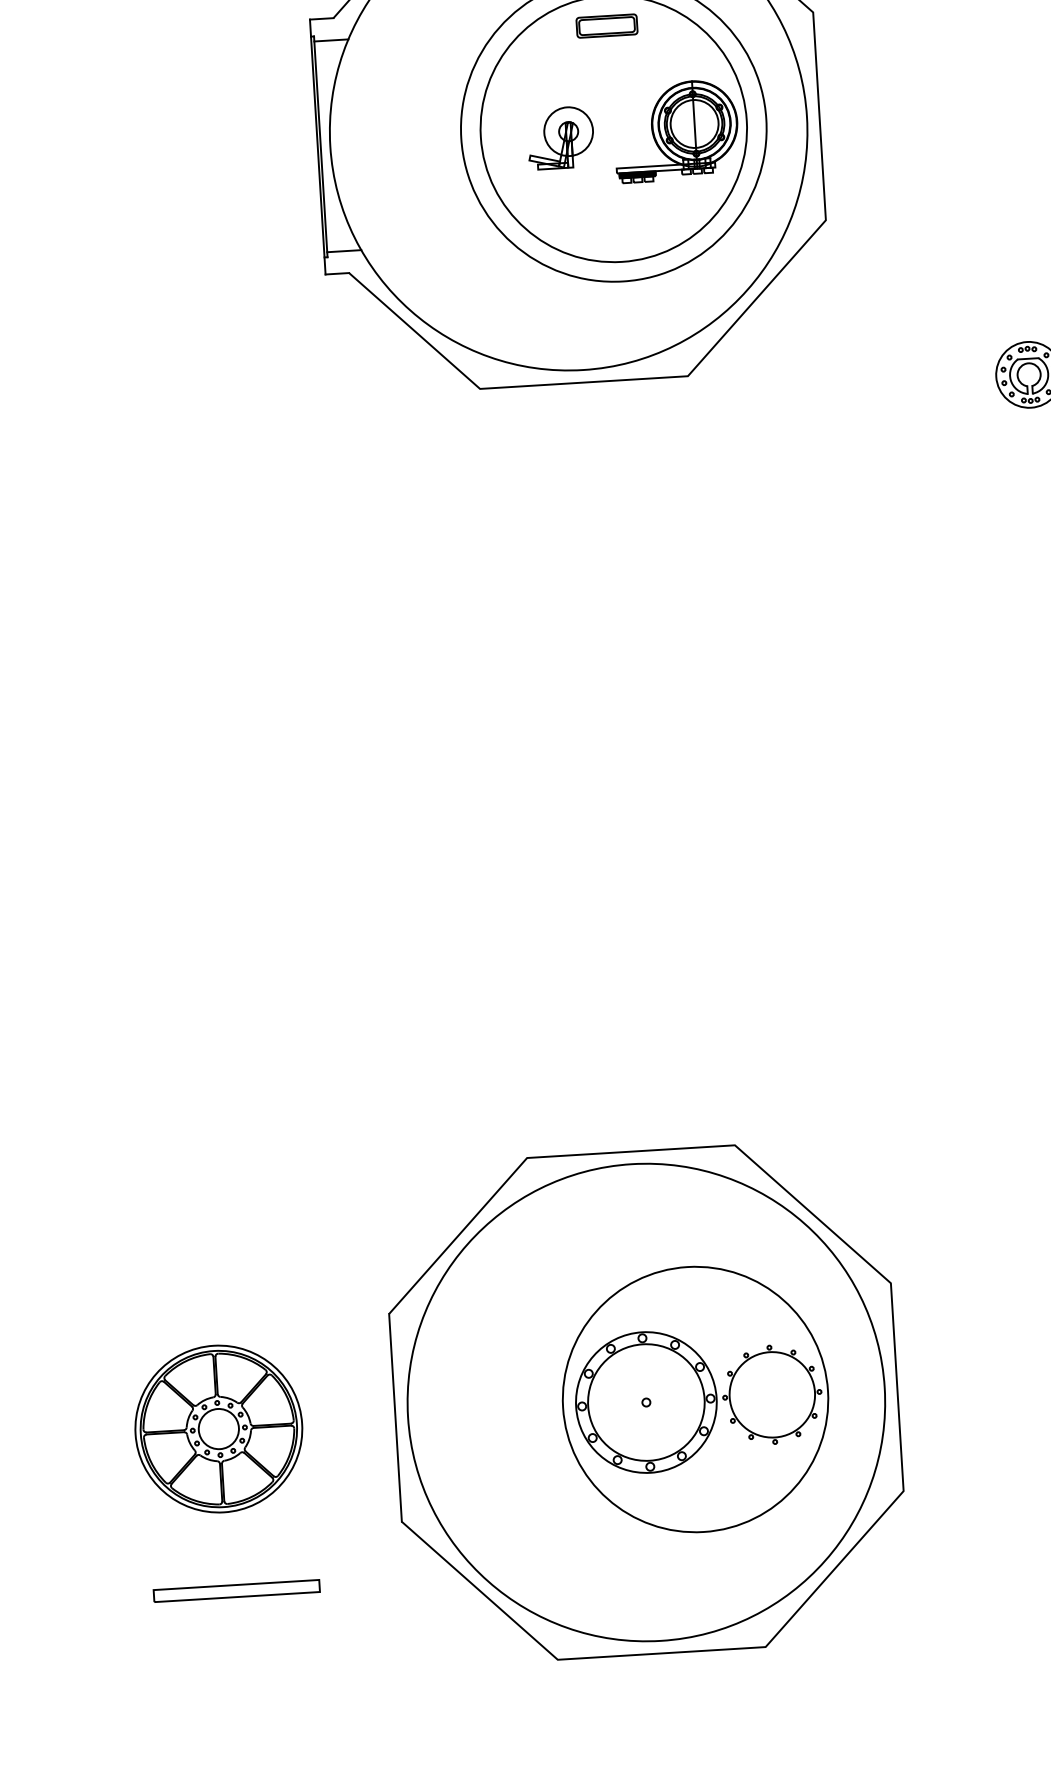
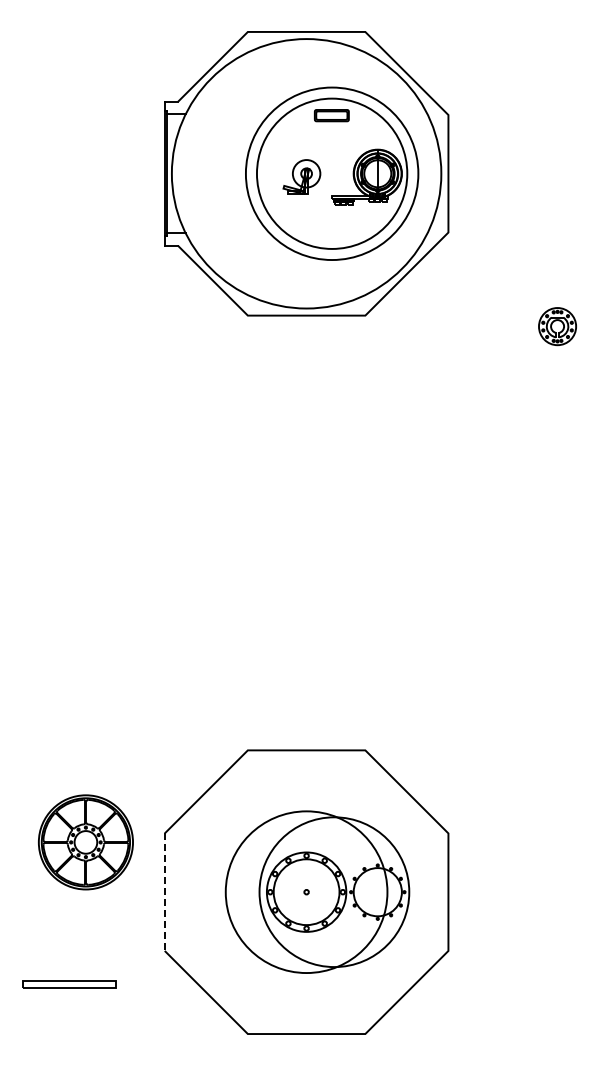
circle: (646, 1401) -> (306, 891), size x0.6
line: (395, 1418) -> (164, 892), solid -> dashed
part: (218, 1429) -> (85, 842), moved

